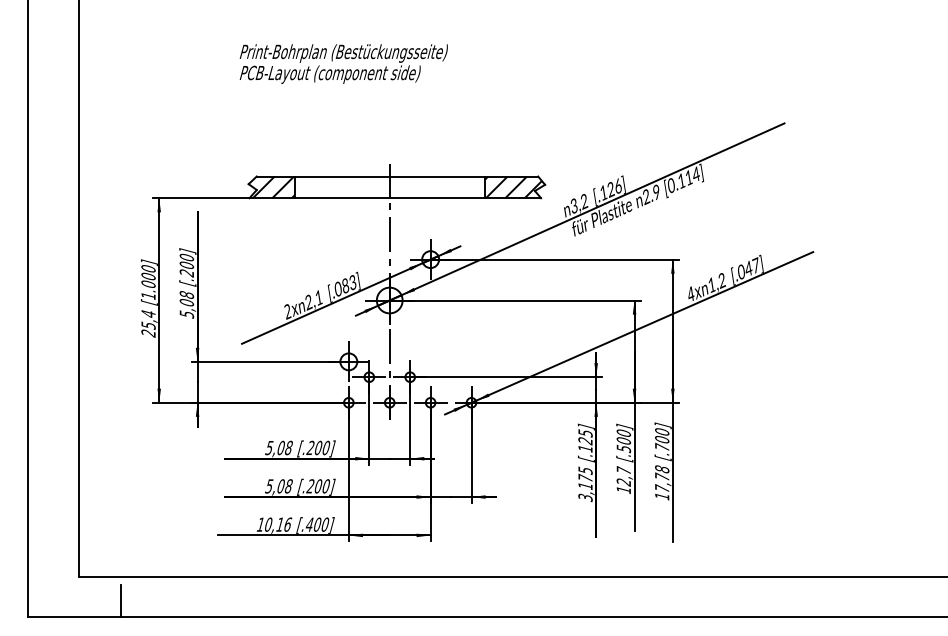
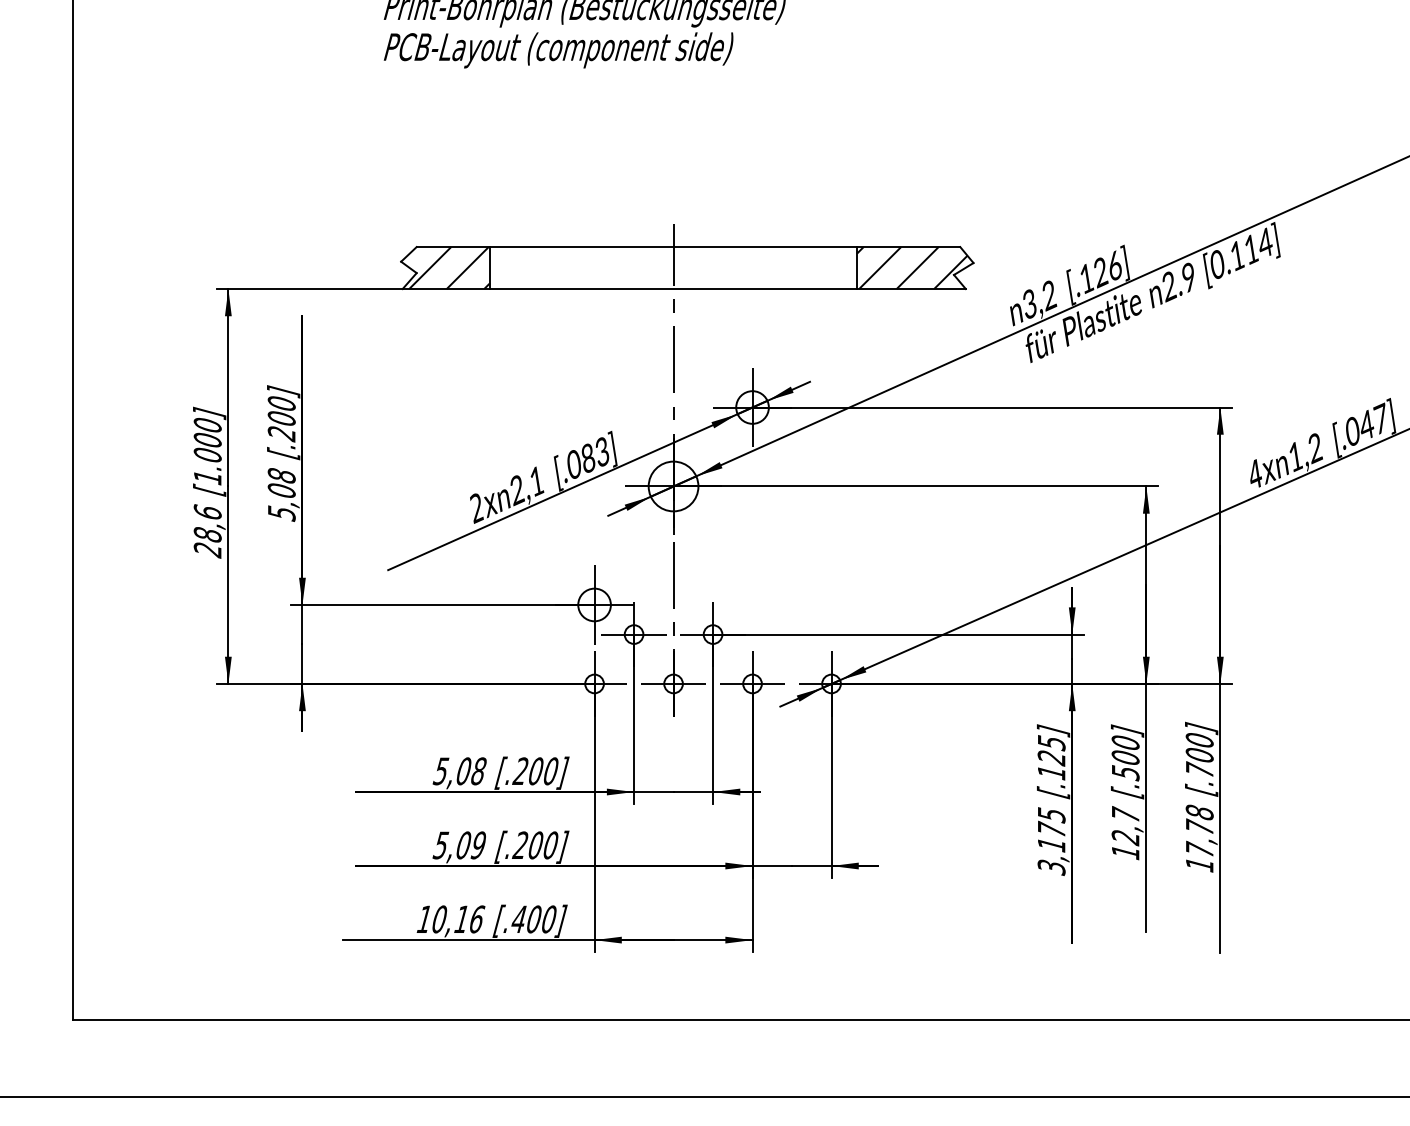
text: (148, 319) -> (207, 523), 25,4 -> 28,6
text: (288, 486) -> (478, 845), 5,08 -> 5,09
line: (121, 600) -> (155, 1065), removed

